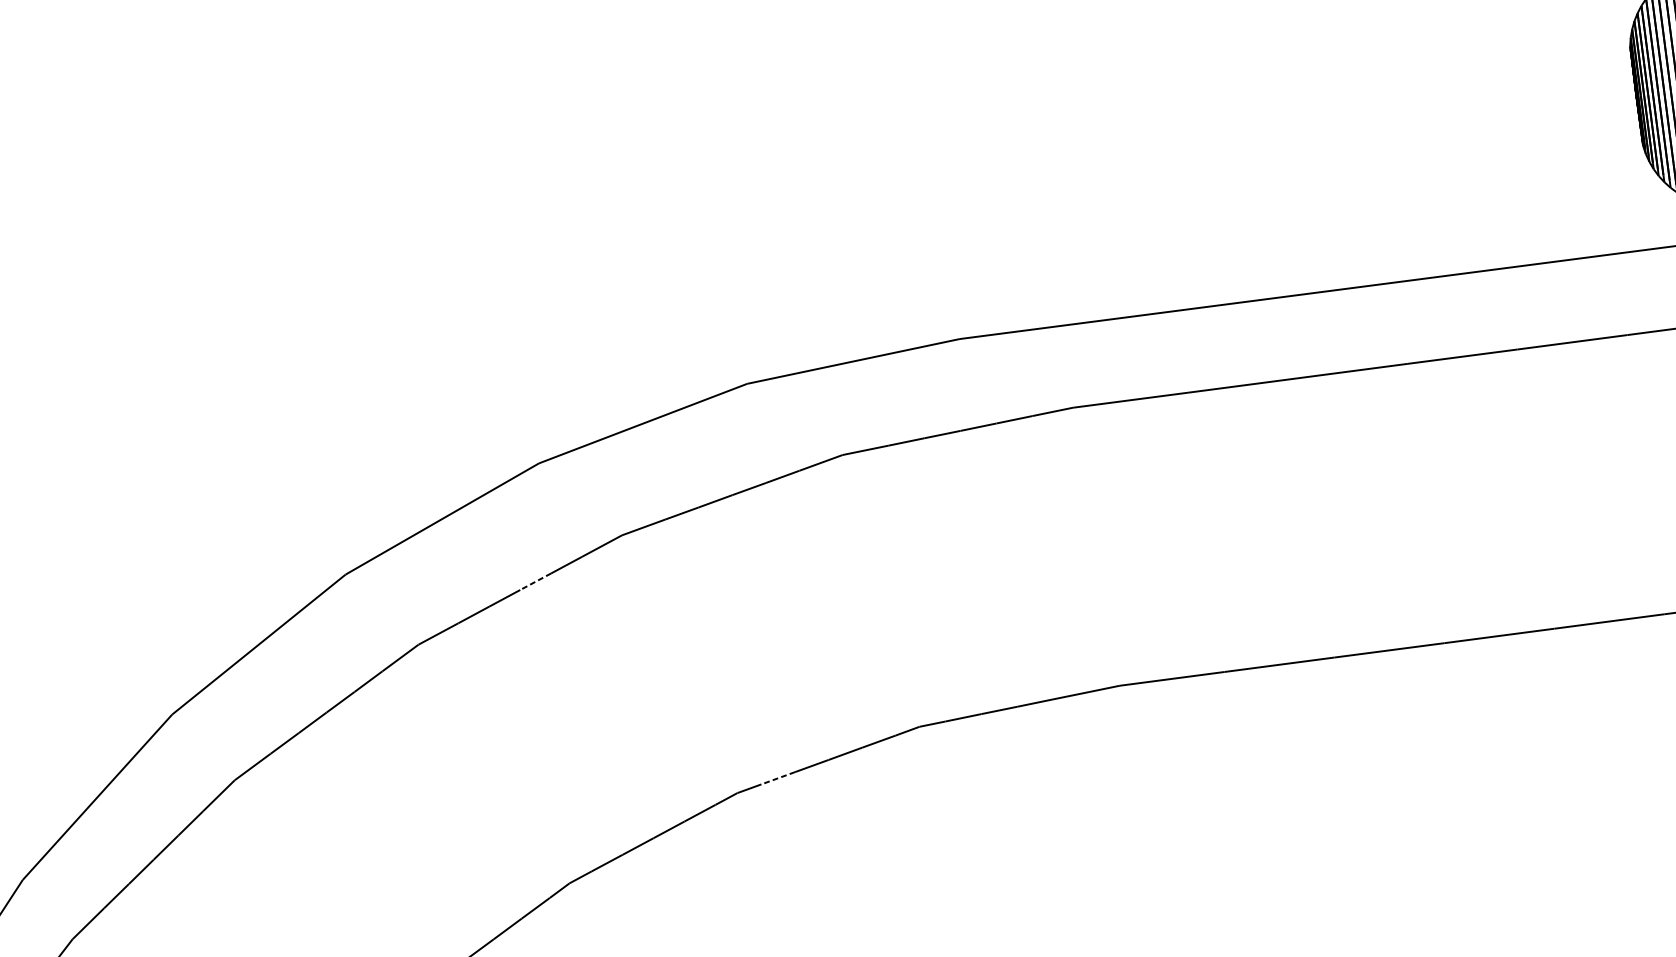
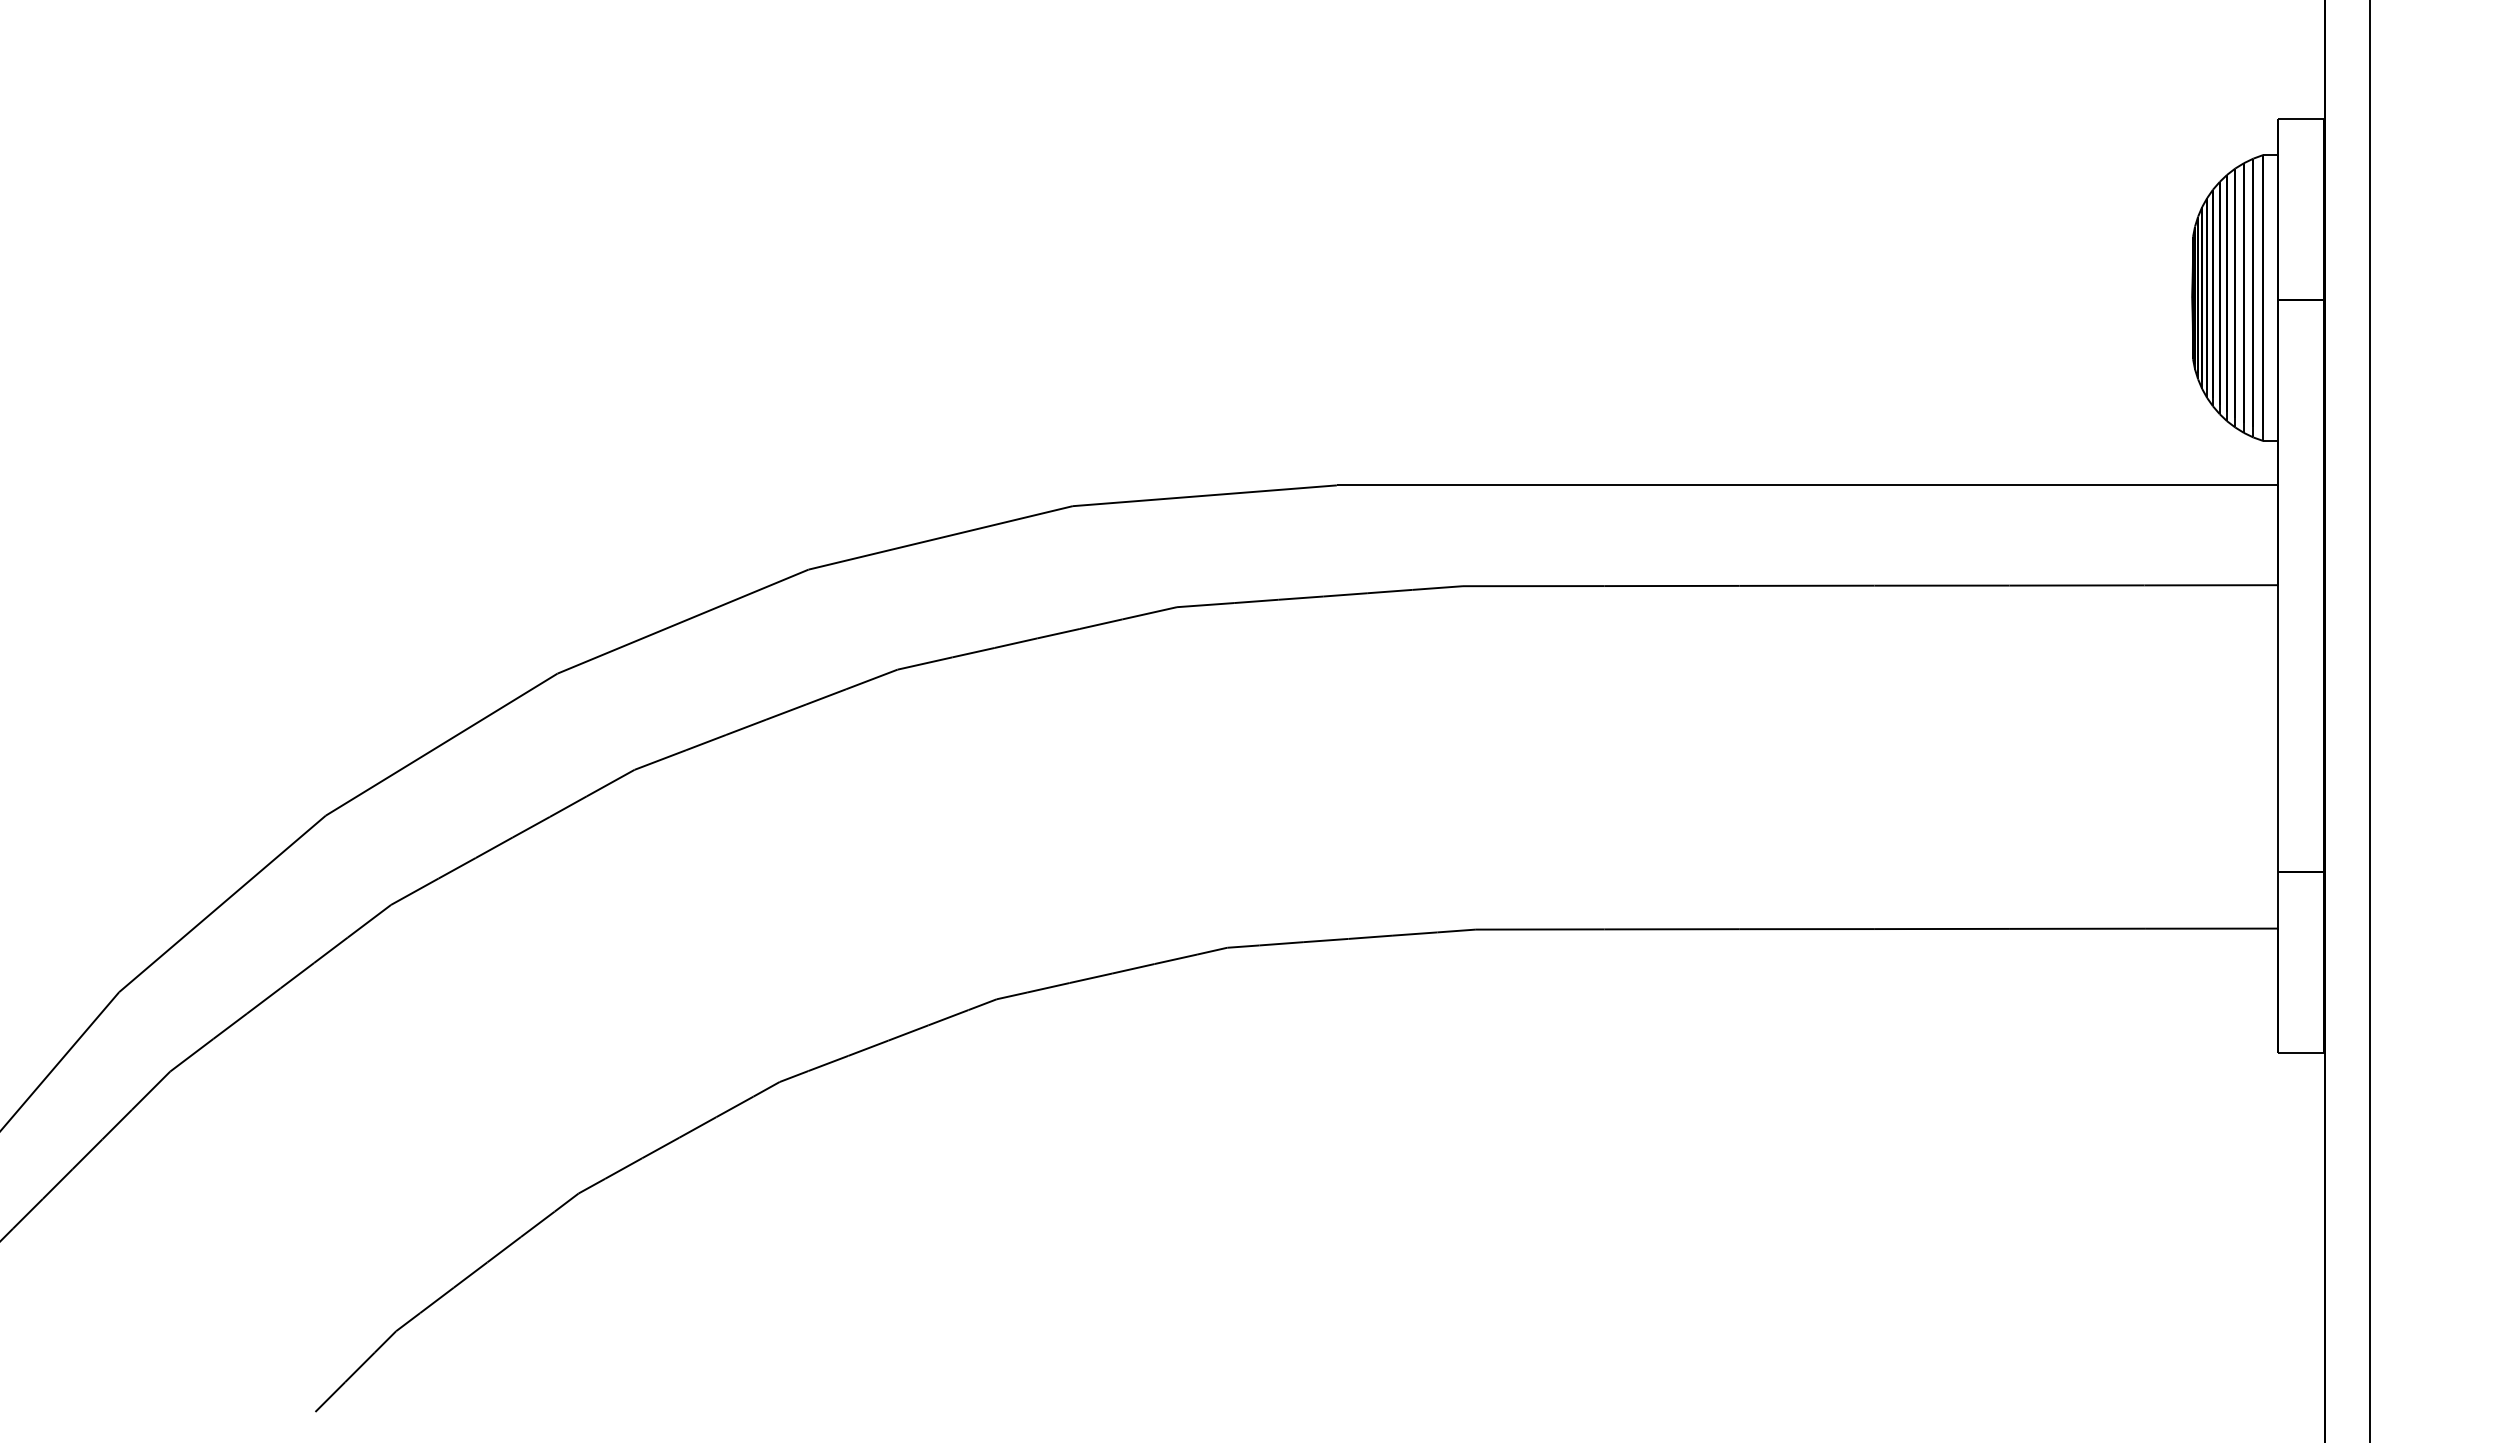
line: (535, 582) -> (785, 712), dashed -> solid
line: (778, 778) -> (1048, 987), dashed -> solid

